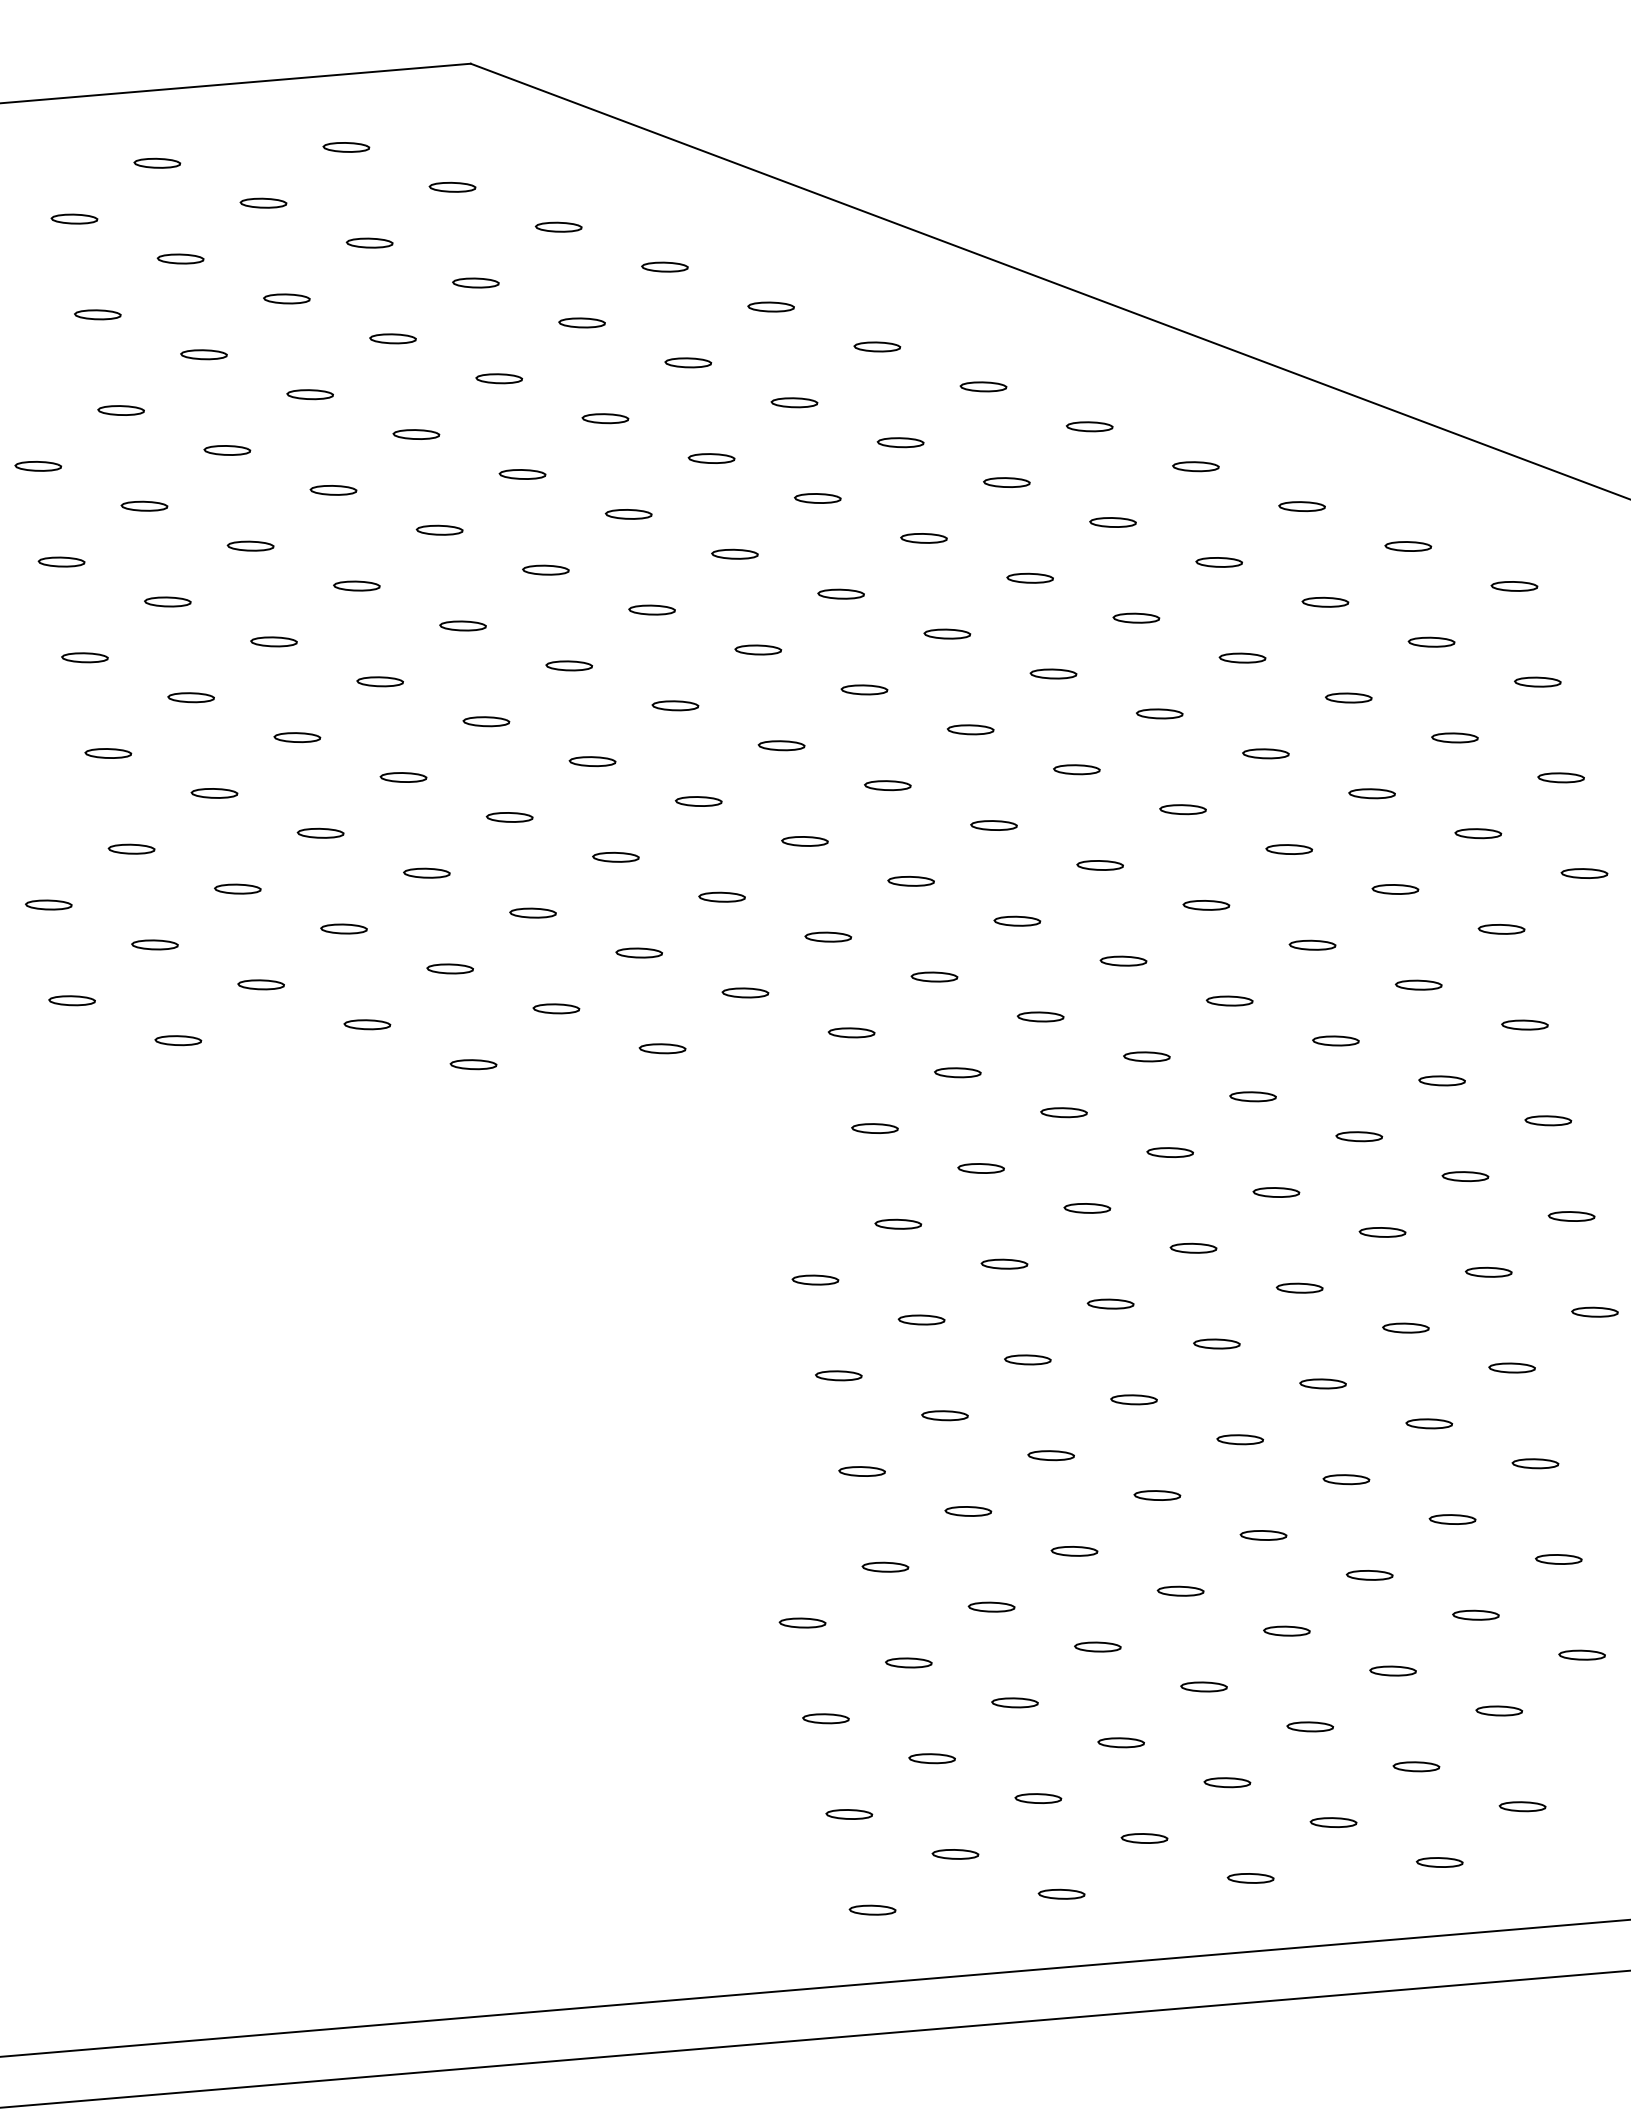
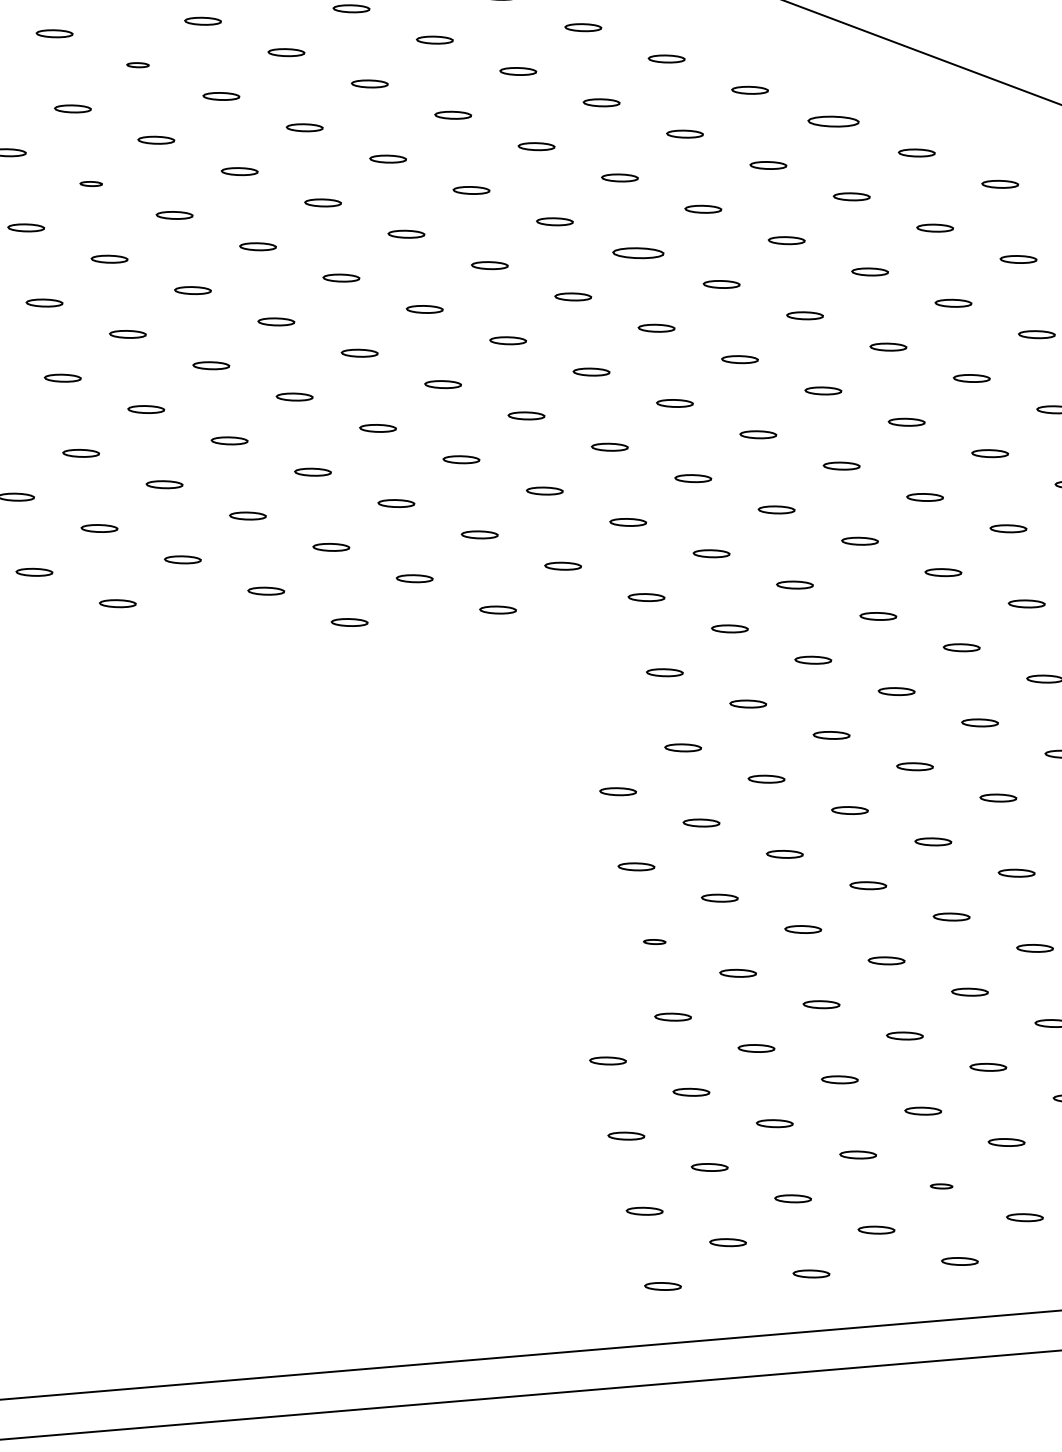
part: (203, 354) -> (137, 64), size x0.6
part: (1089, 426) -> (833, 121), size x1.4
part: (144, 505) -> (91, 183), size x0.6
part: (840, 593) -> (637, 252), size x1.4
part: (861, 1471) -> (654, 941), size x0.6
part: (1227, 1782) -> (941, 1186), size x0.6

